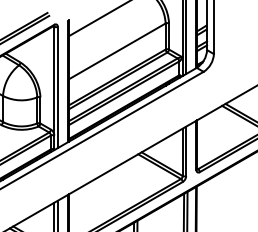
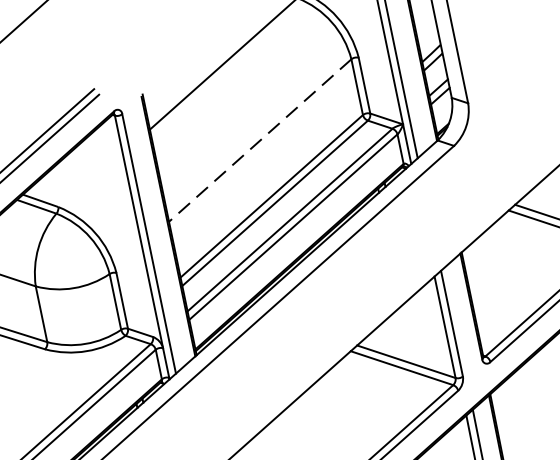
line: (117, 51) -> (260, 140), solid -> dashed

